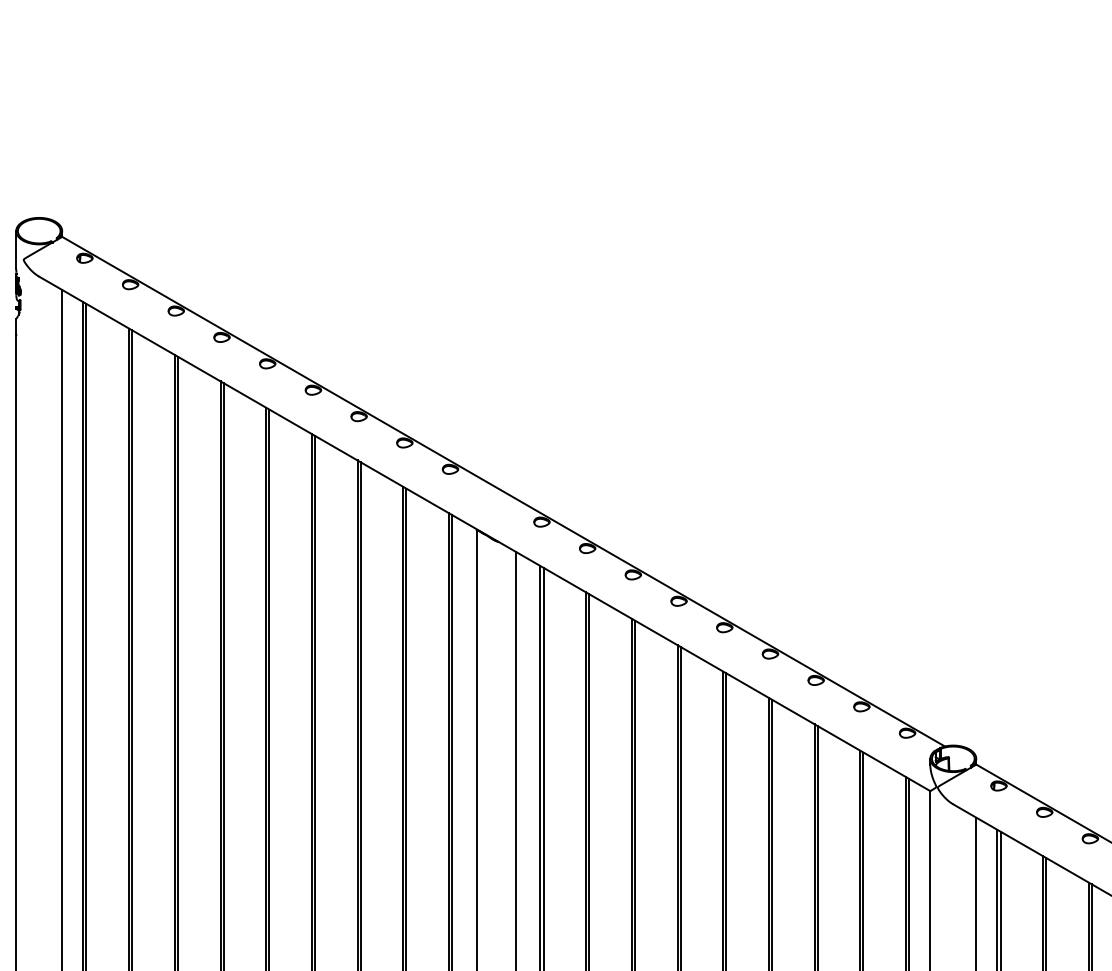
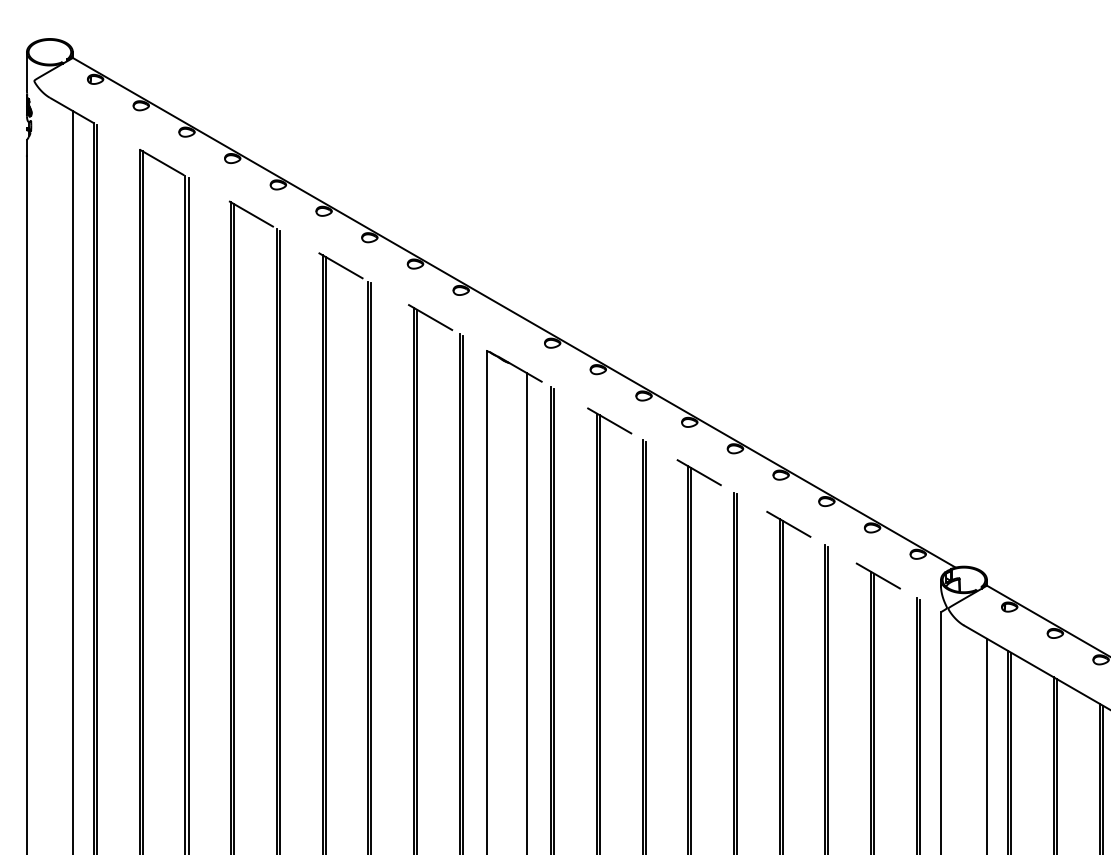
line: (485, 534) -> (496, 355), solid -> dashed

